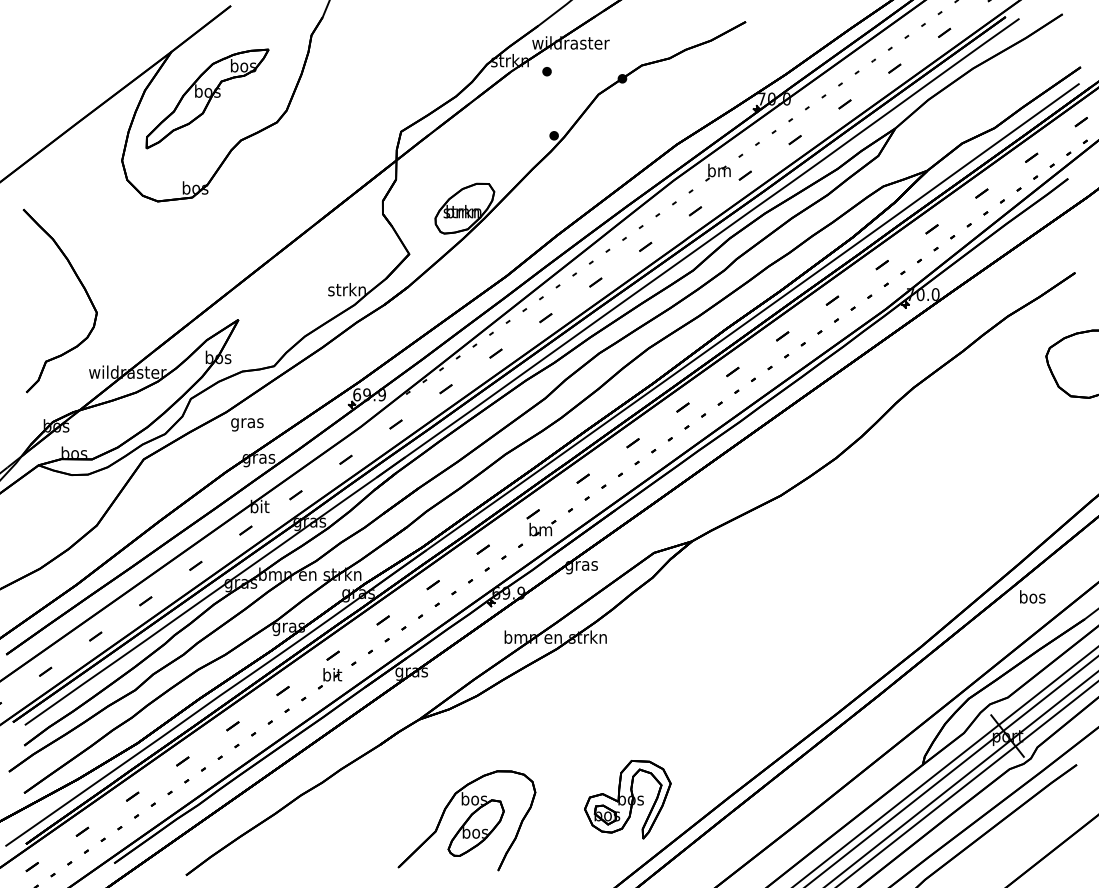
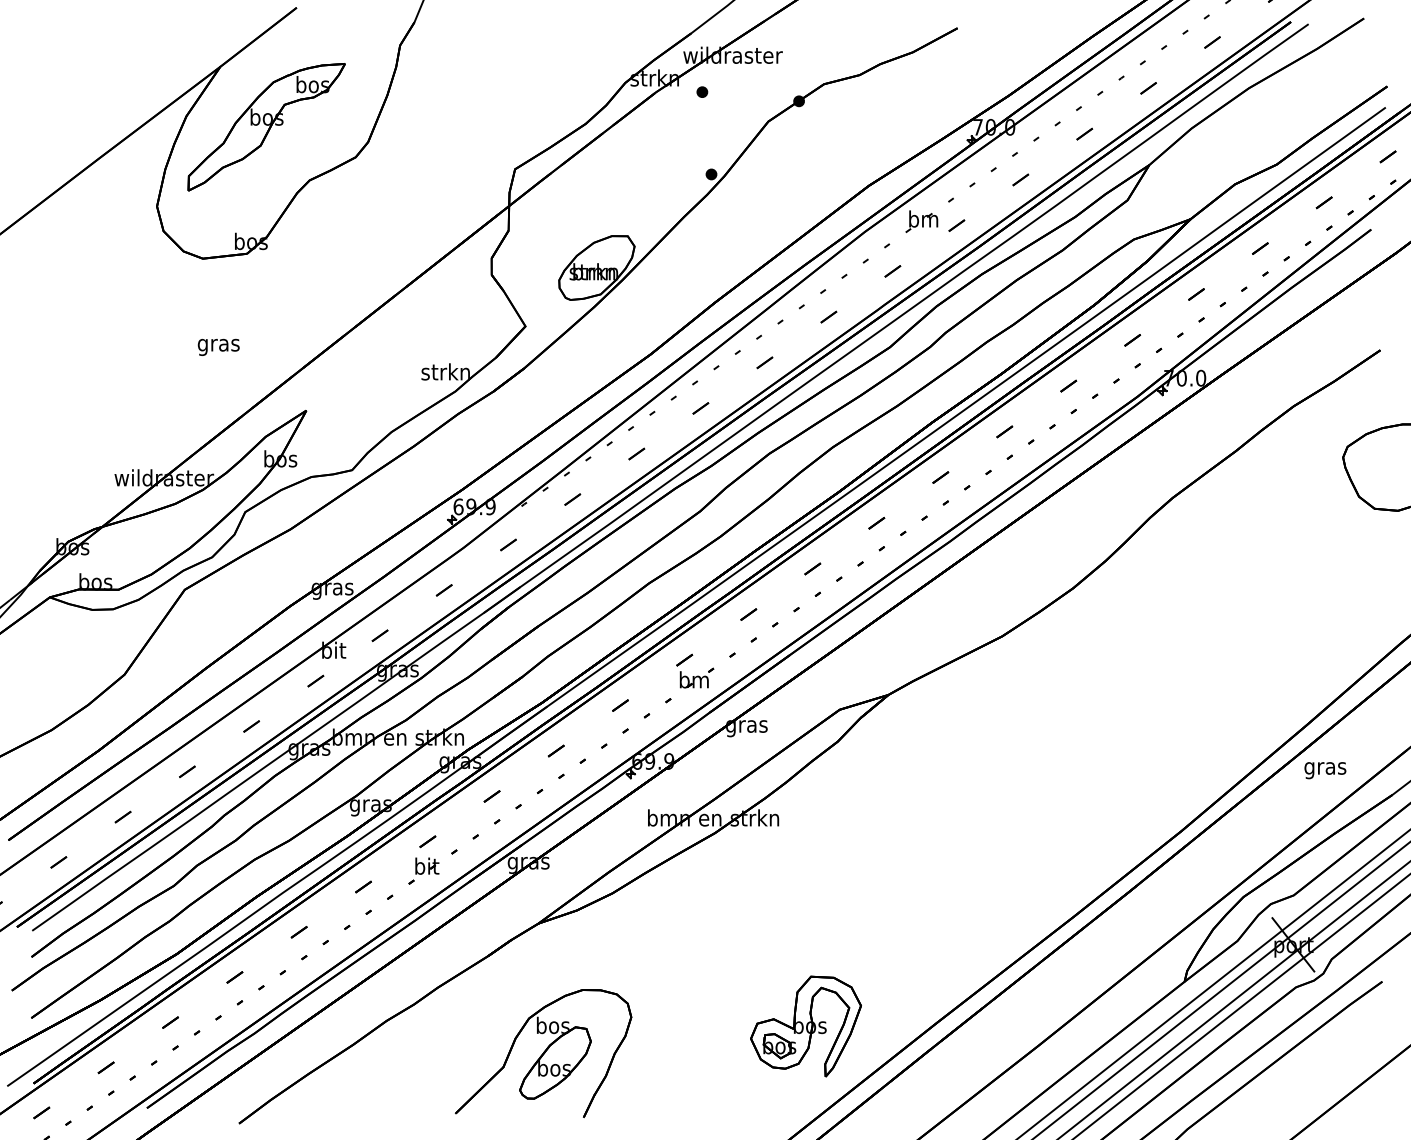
part: (81, 286) -> (105, 367), removed
text: (247, 424) -> (218, 346), moved
text: (1032, 598) -> (1325, 768), bos -> gras
part: (466, 820) -> (543, 1053), moved

